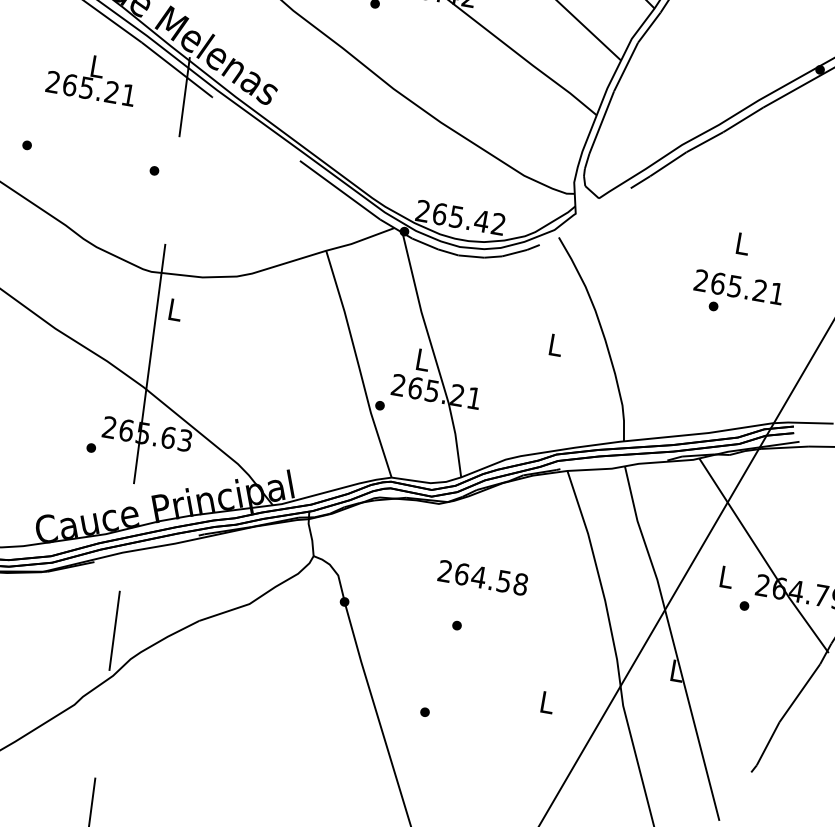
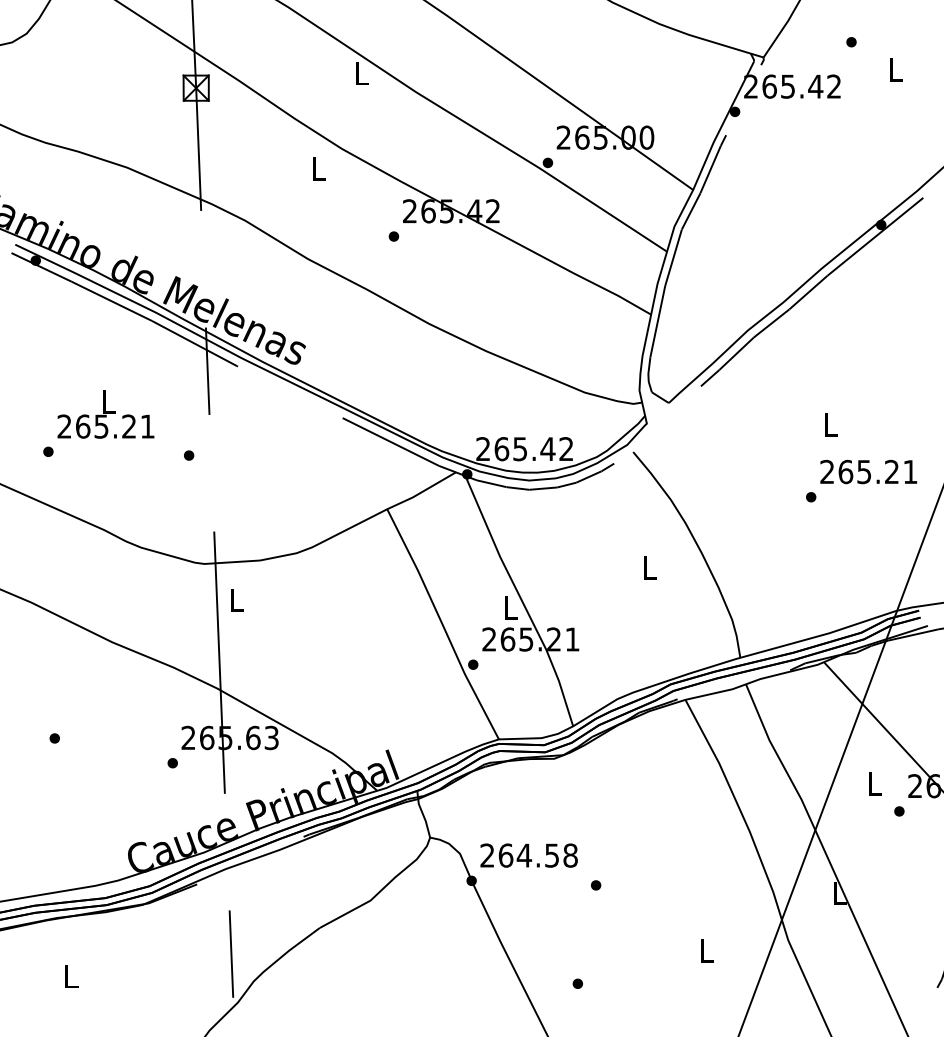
text: (92, 77) -> (105, 414), moved
text: (738, 286) -> (868, 471), moved
text: (482, 577) -> (528, 855), moved

